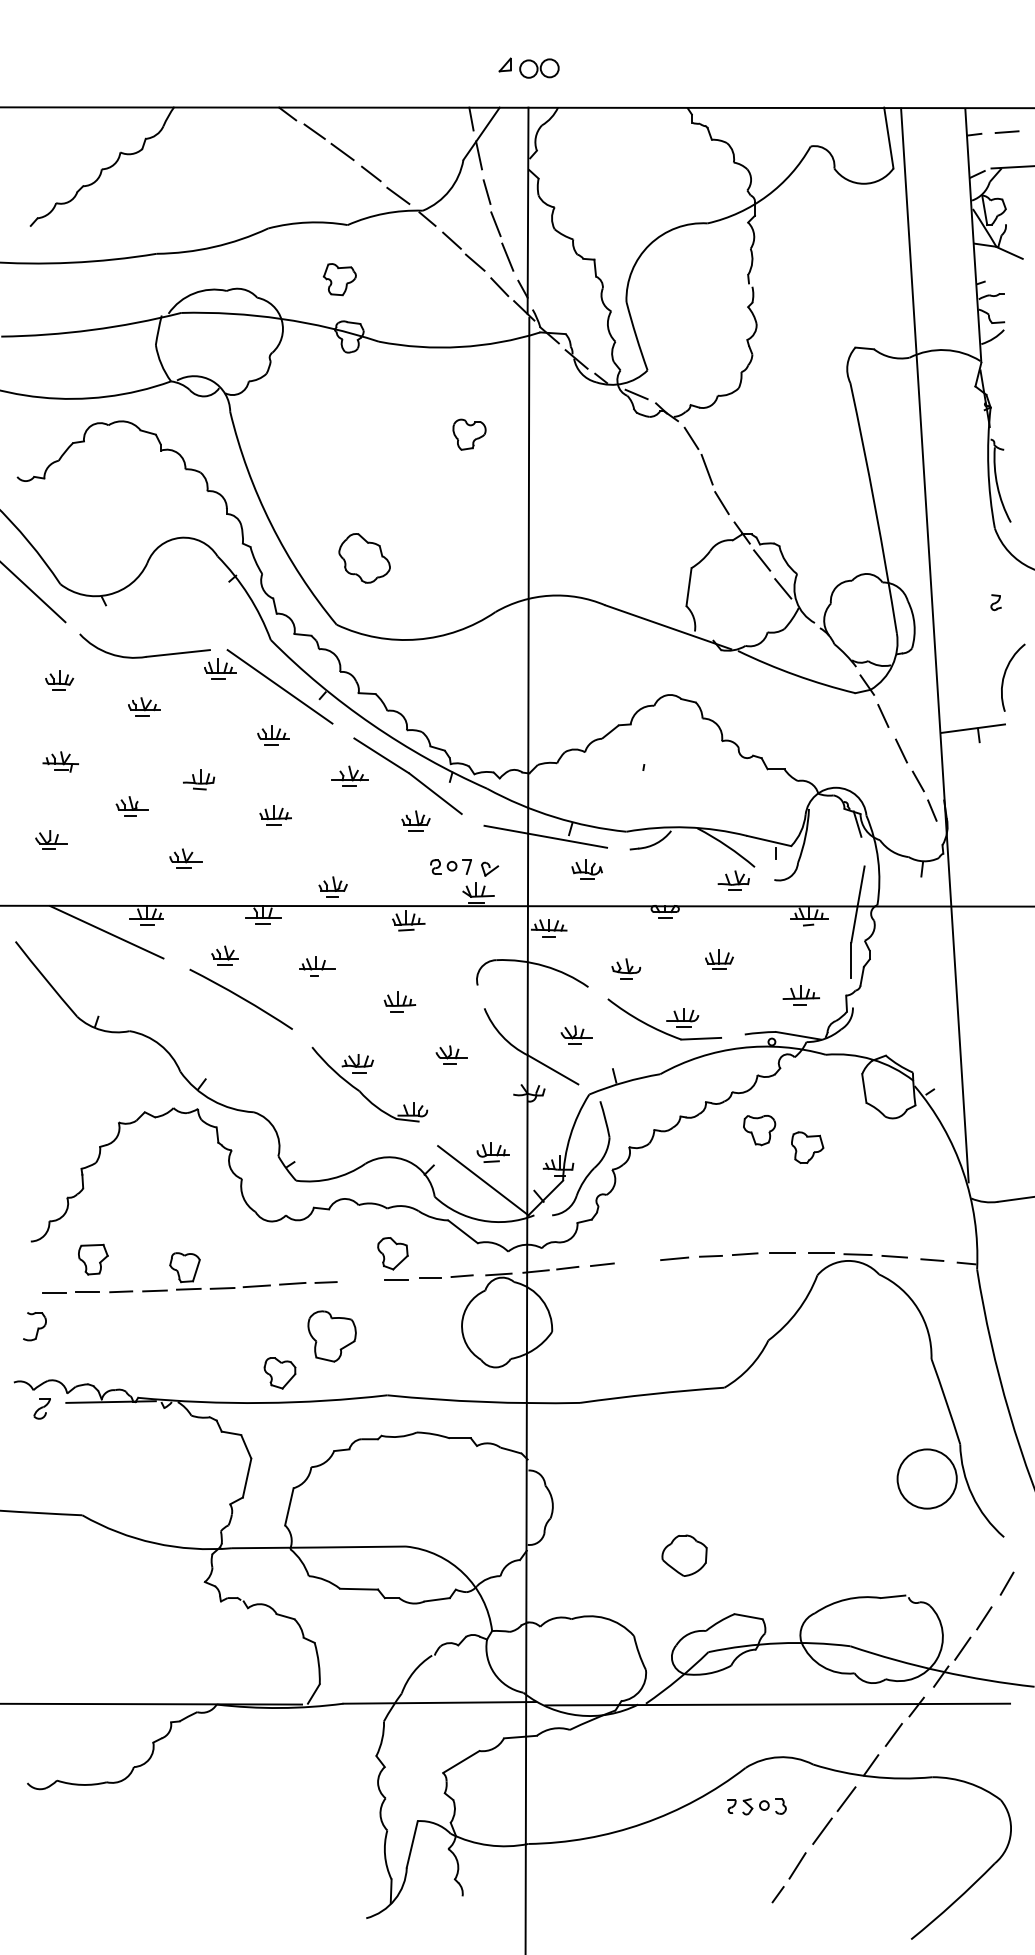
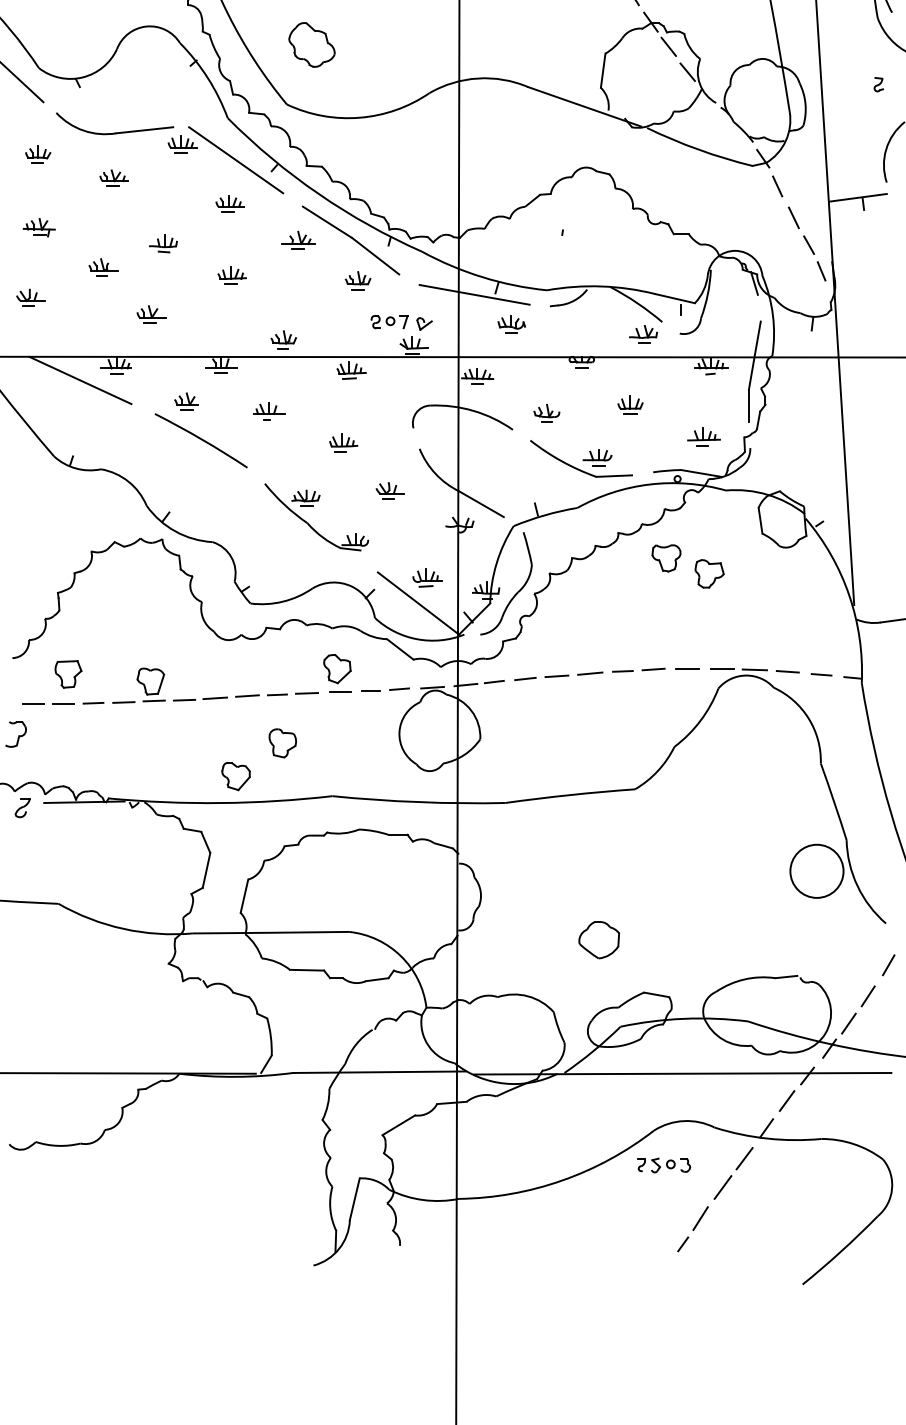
part: (576, 1034) -> (502, 472), removed
line: (637, 1261) -> (556, 676), added
line: (358, 1280) -> (306, 693), added
part: (331, 1336) -> (282, 743), size x0.62

